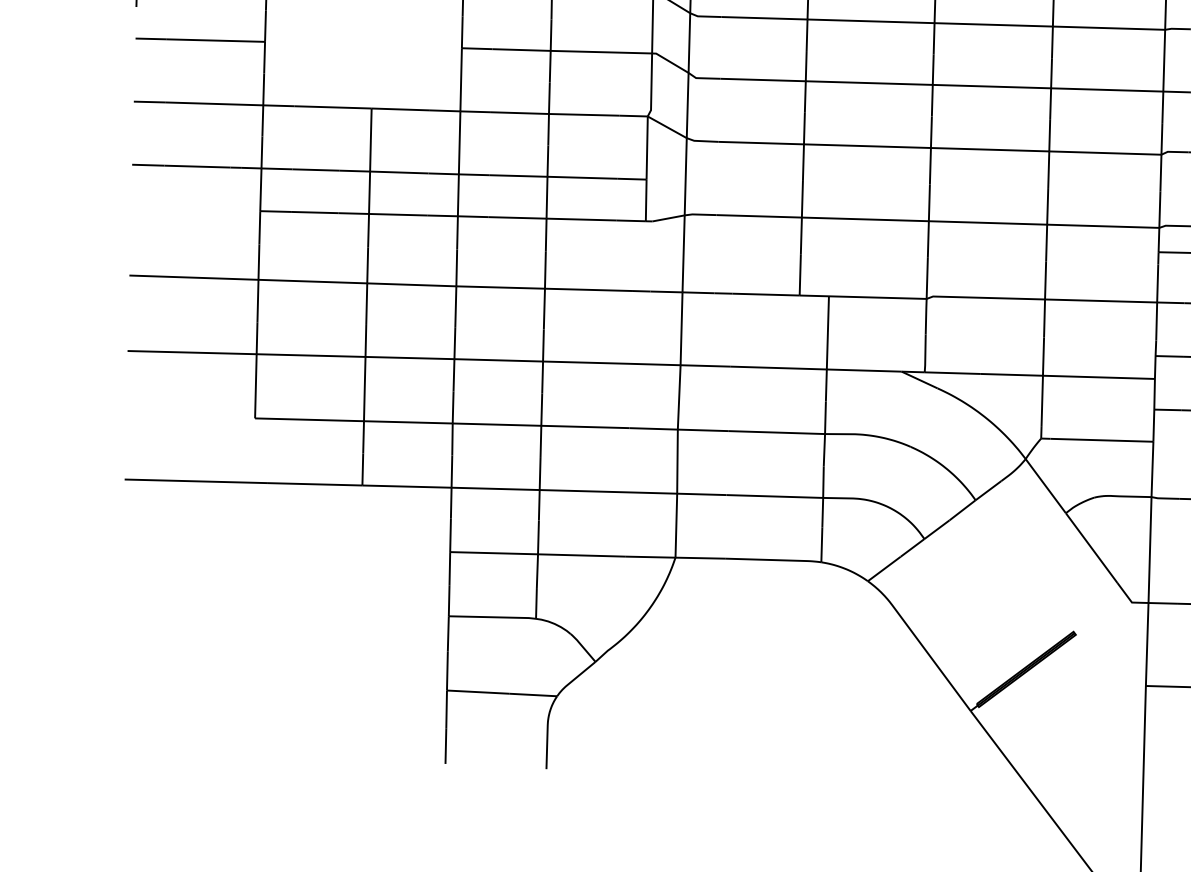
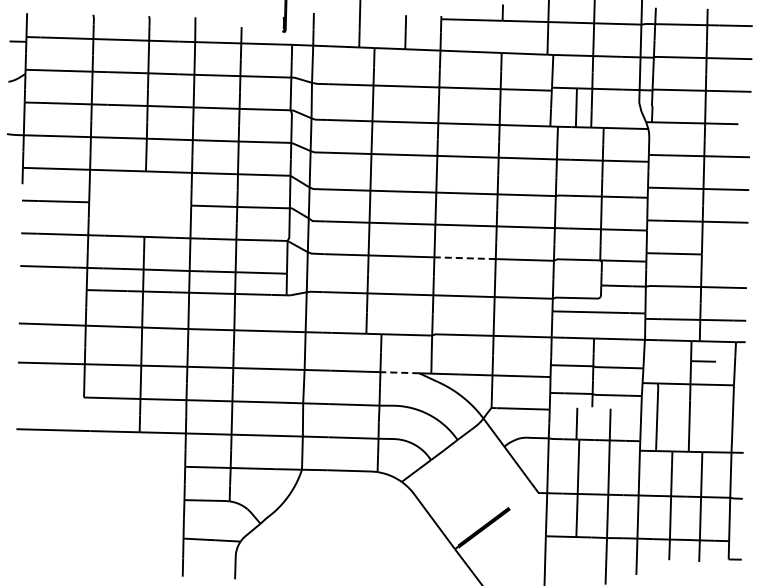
line: (990, 150) -> (465, 258), solid -> dashed
line: (863, 370) -> (399, 372), solid -> dashed

